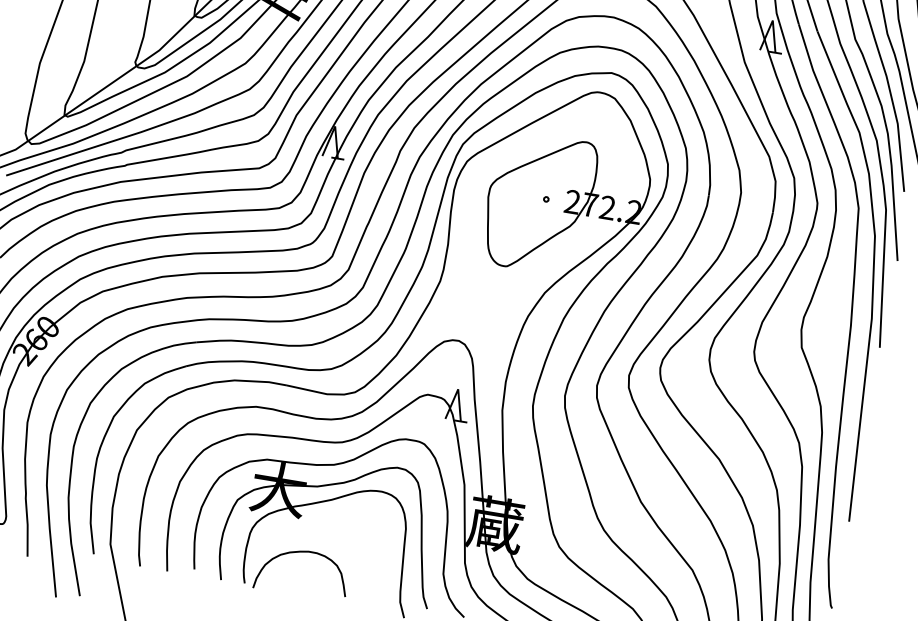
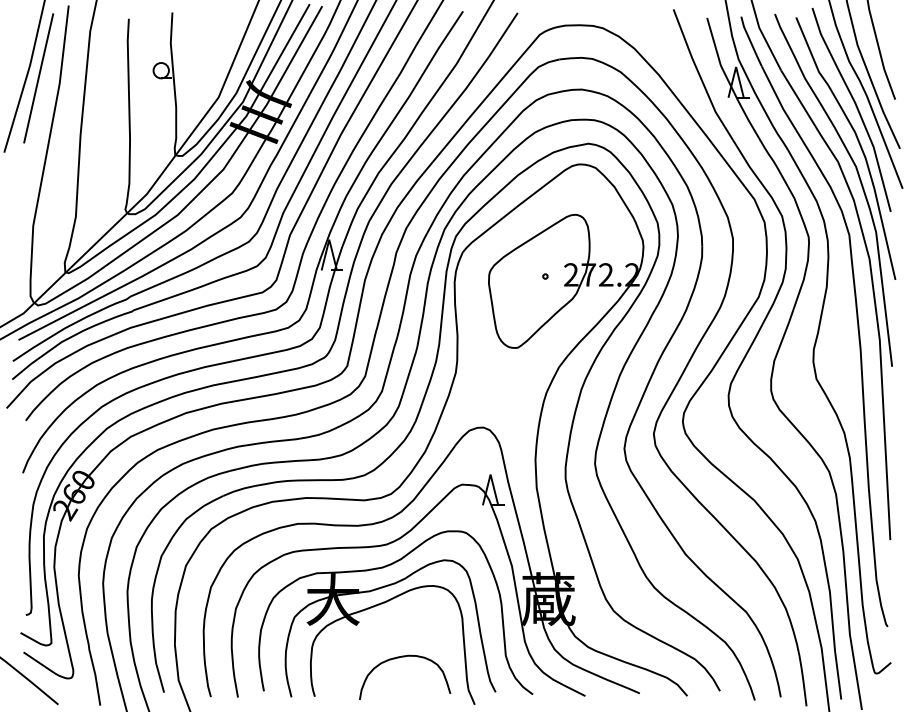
curve: (306, 553) -> (405, 657), moved

